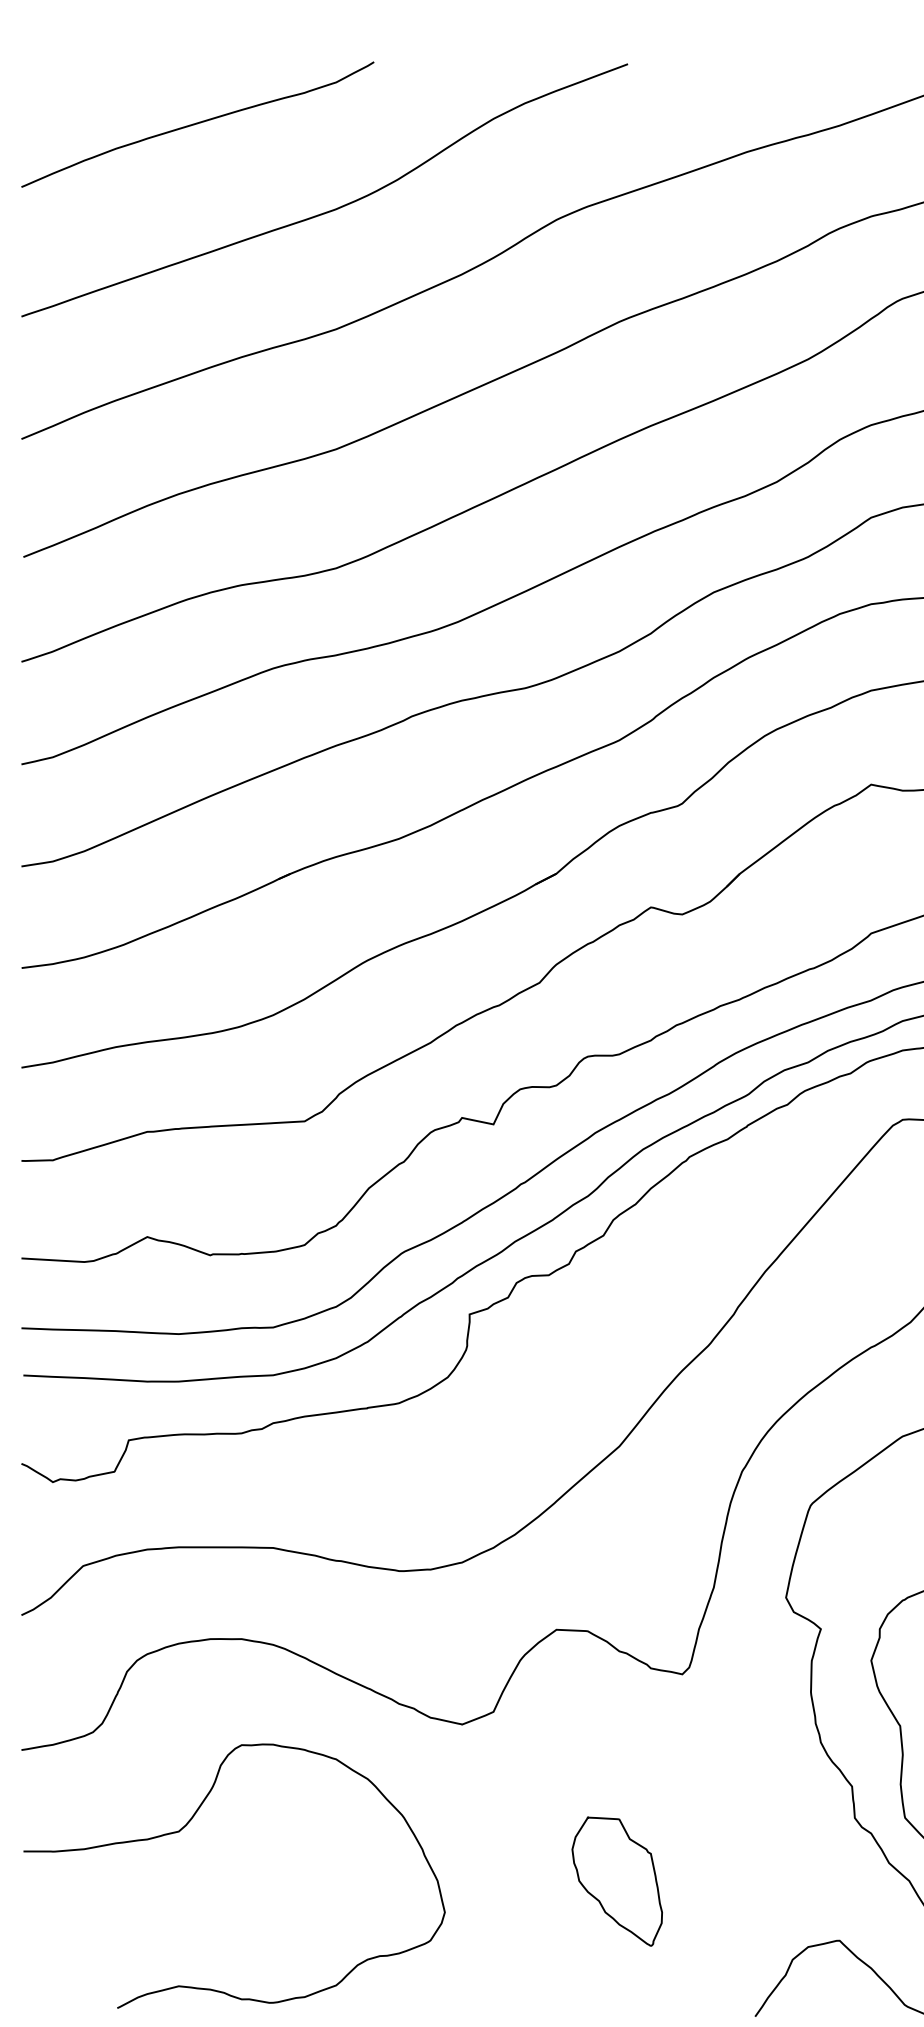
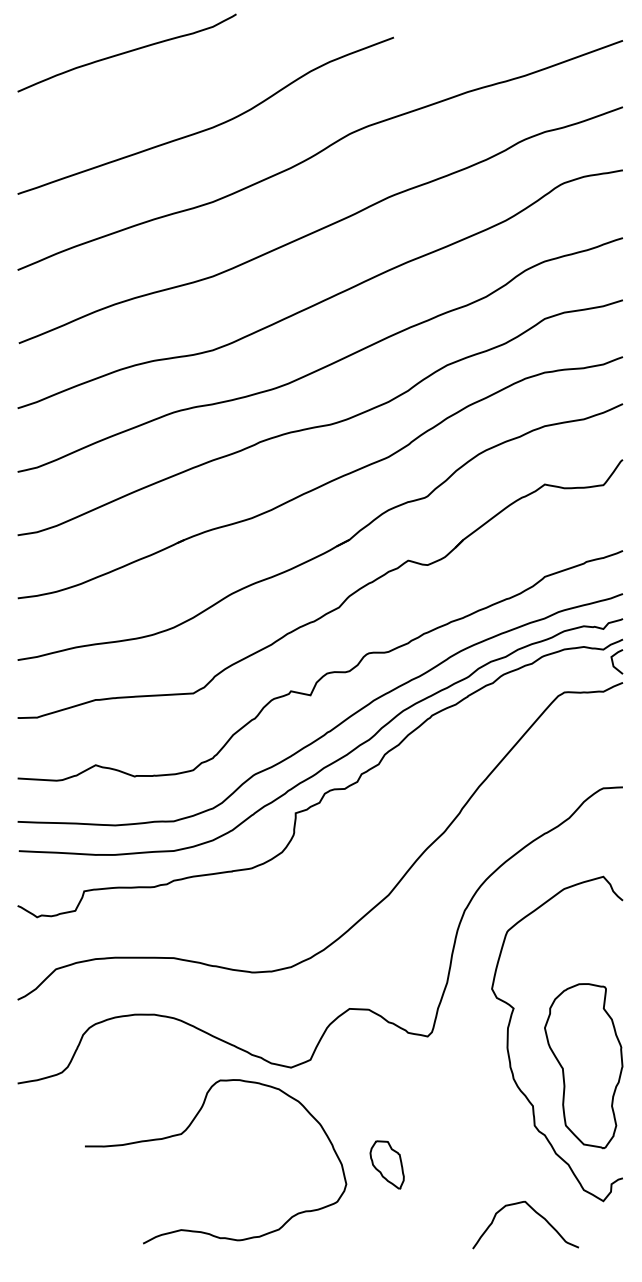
curve: (196, 123) -> (126, 52), moved
curve: (187, 1825) -> (186, 1130), moved
part: (615, 1880) -> (386, 1164), size x0.6

